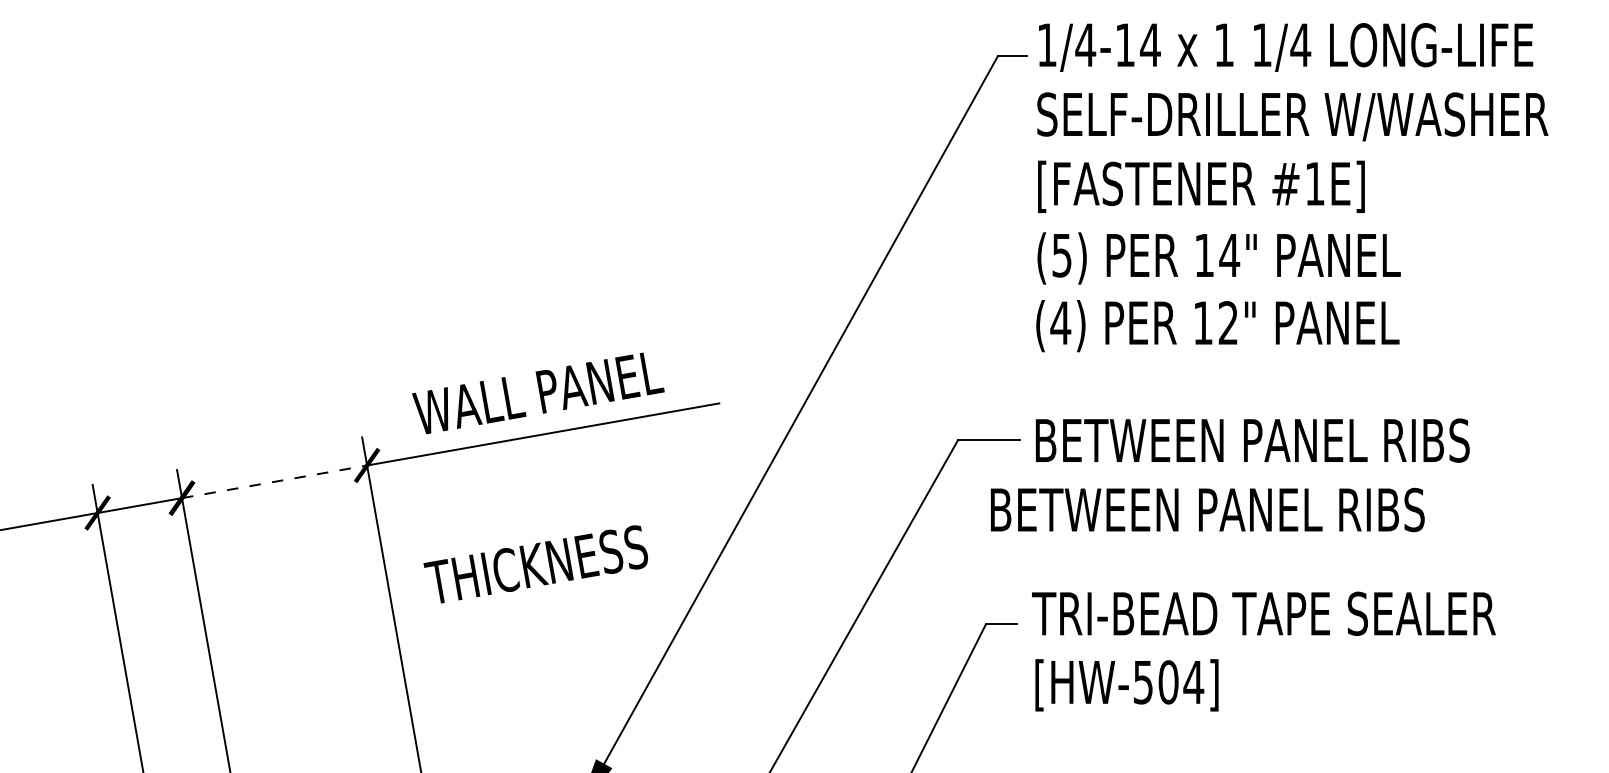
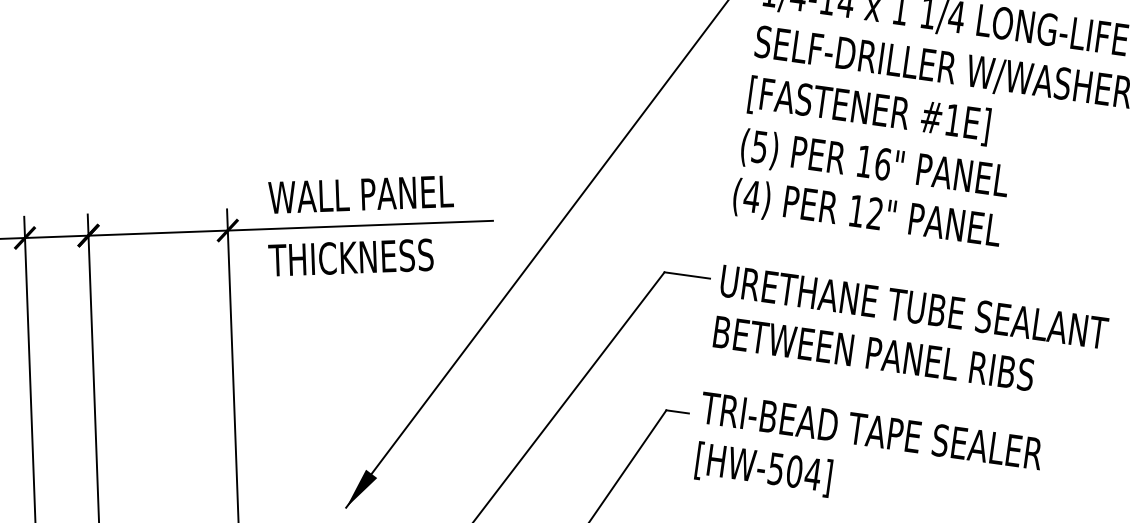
text: (1229, 255) -> (882, 164), 14" -> 16"
text: (1297, 440) -> (914, 307), BETWEEN PANEL RIBS -> URETHANE TUBE SEALANT
line: (274, 481) -> (158, 232), dashed -> solid
text: (1207, 509) -> (873, 353), moved
text: (535, 564) -> (350, 257), moved

